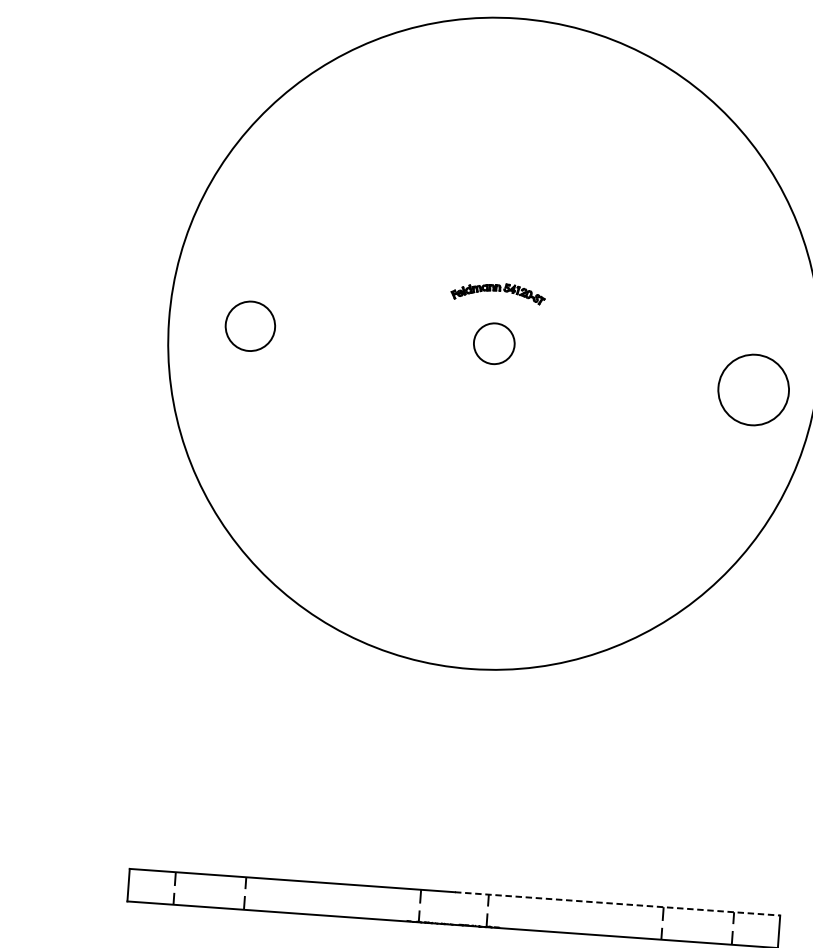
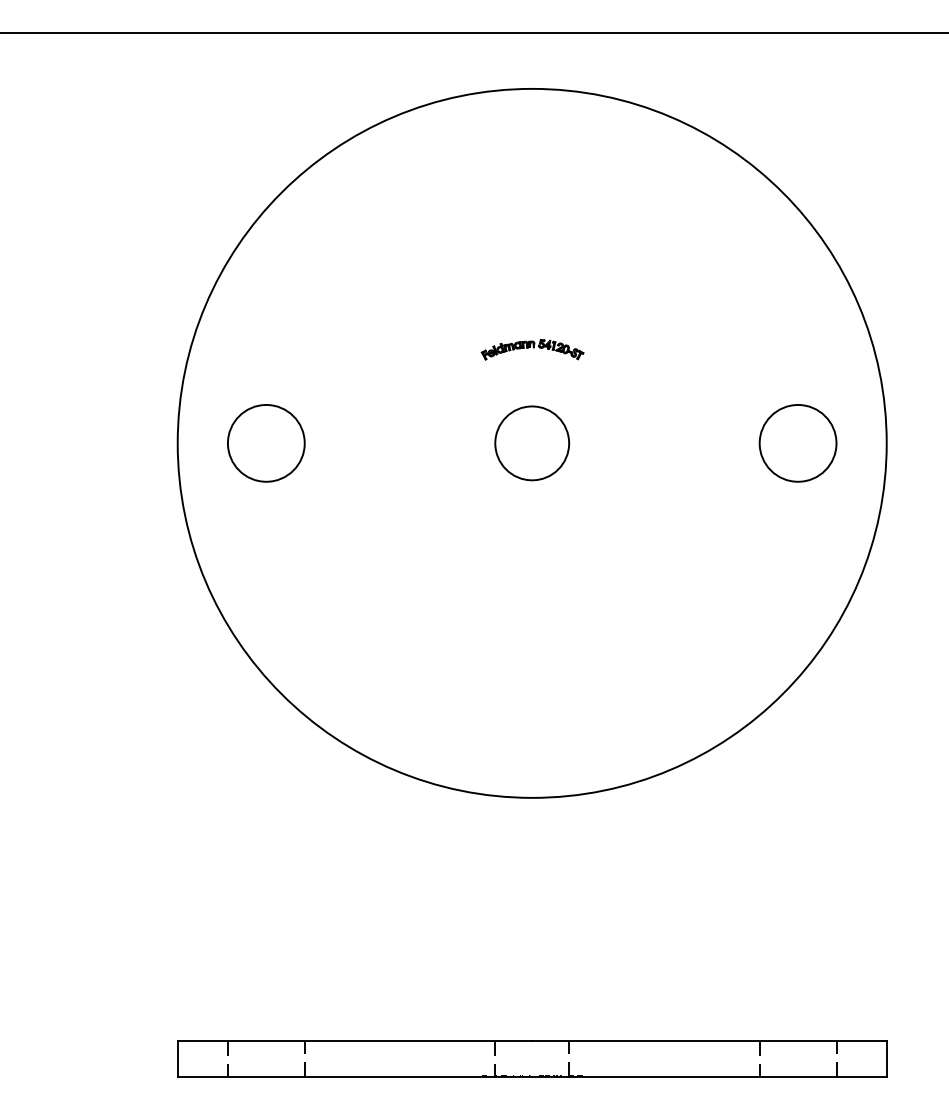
part: (498, 292) -> (532, 349), moved
circle: (250, 326) -> (266, 443), size x1.43
circle: (494, 343) -> (532, 443), size x1.67
circle: (753, 390) -> (797, 443), moved
line: (617, 904) -> (709, 1041), dashed -> solid

